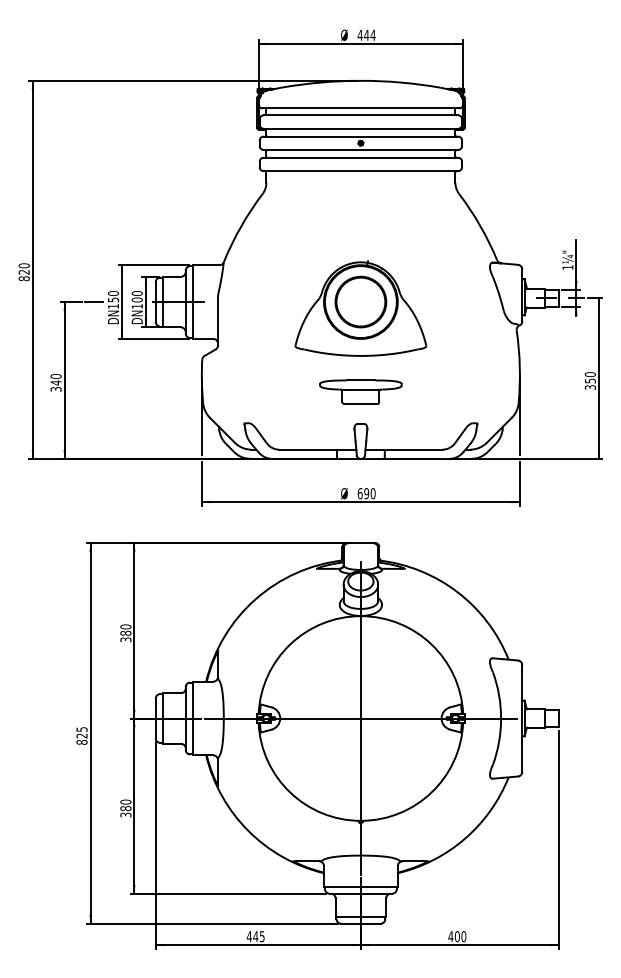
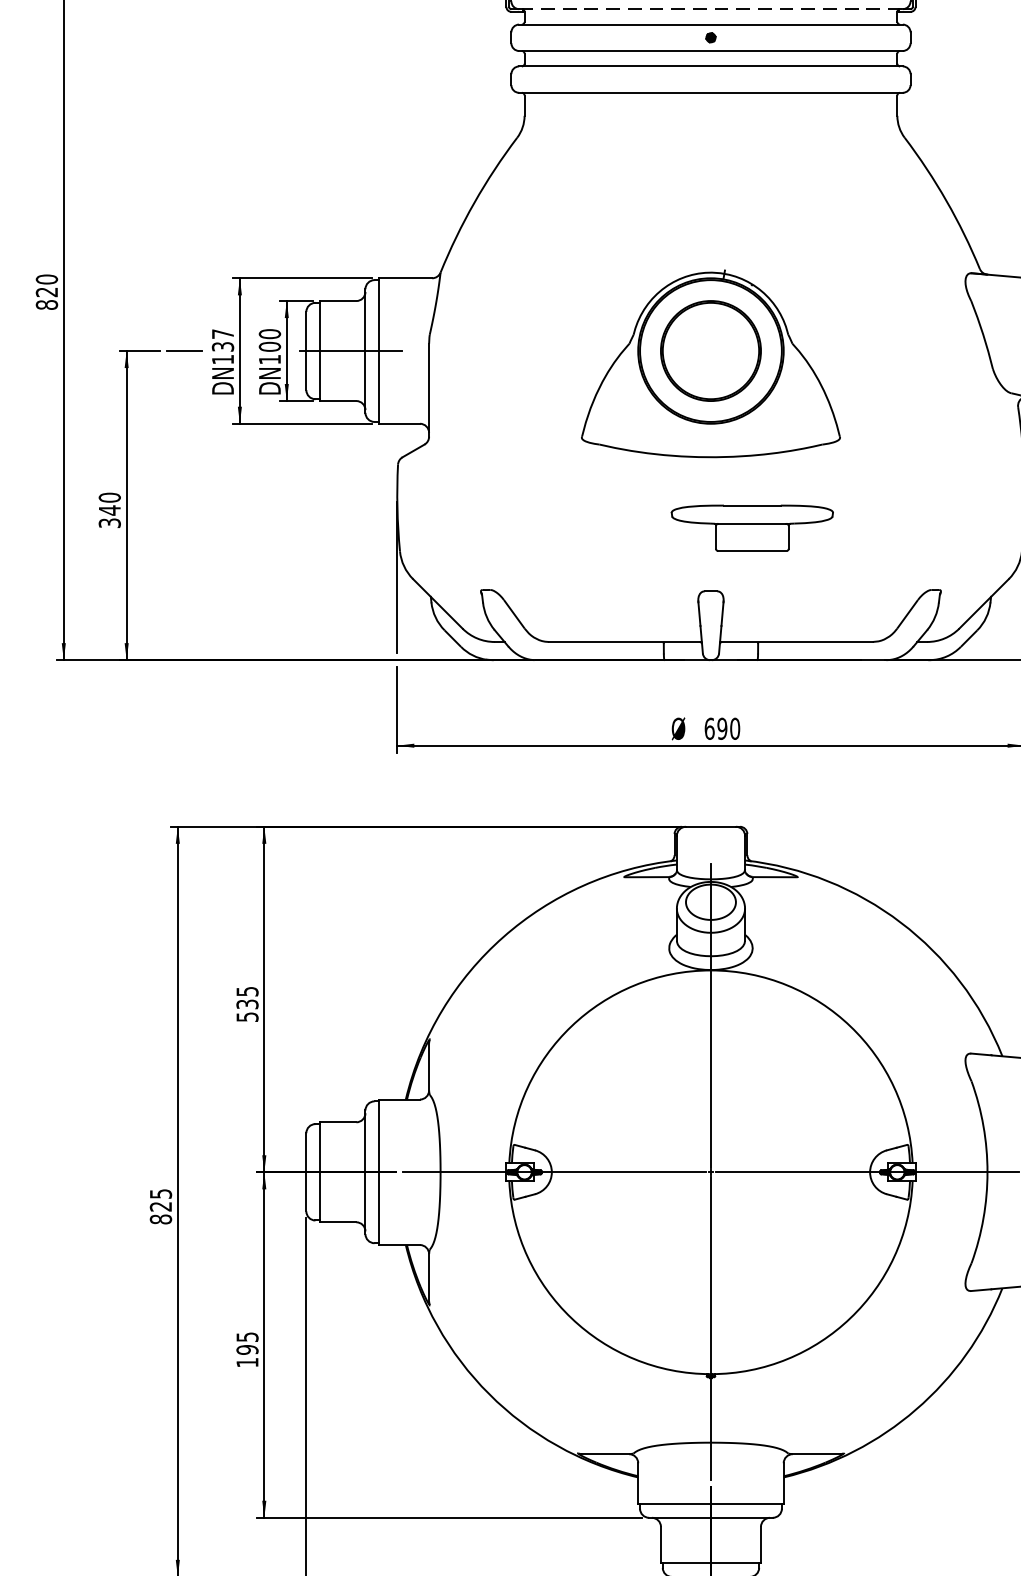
line: (361, 128) -> (712, 8), solid -> dashed
text: (113, 296) -> (223, 340), DN150 -> DN137
part: (360, 391) -> (751, 527), moved
text: (125, 632) -> (246, 1002), 380 -> 535
text: (125, 808) -> (246, 1349), 380 -> 195

